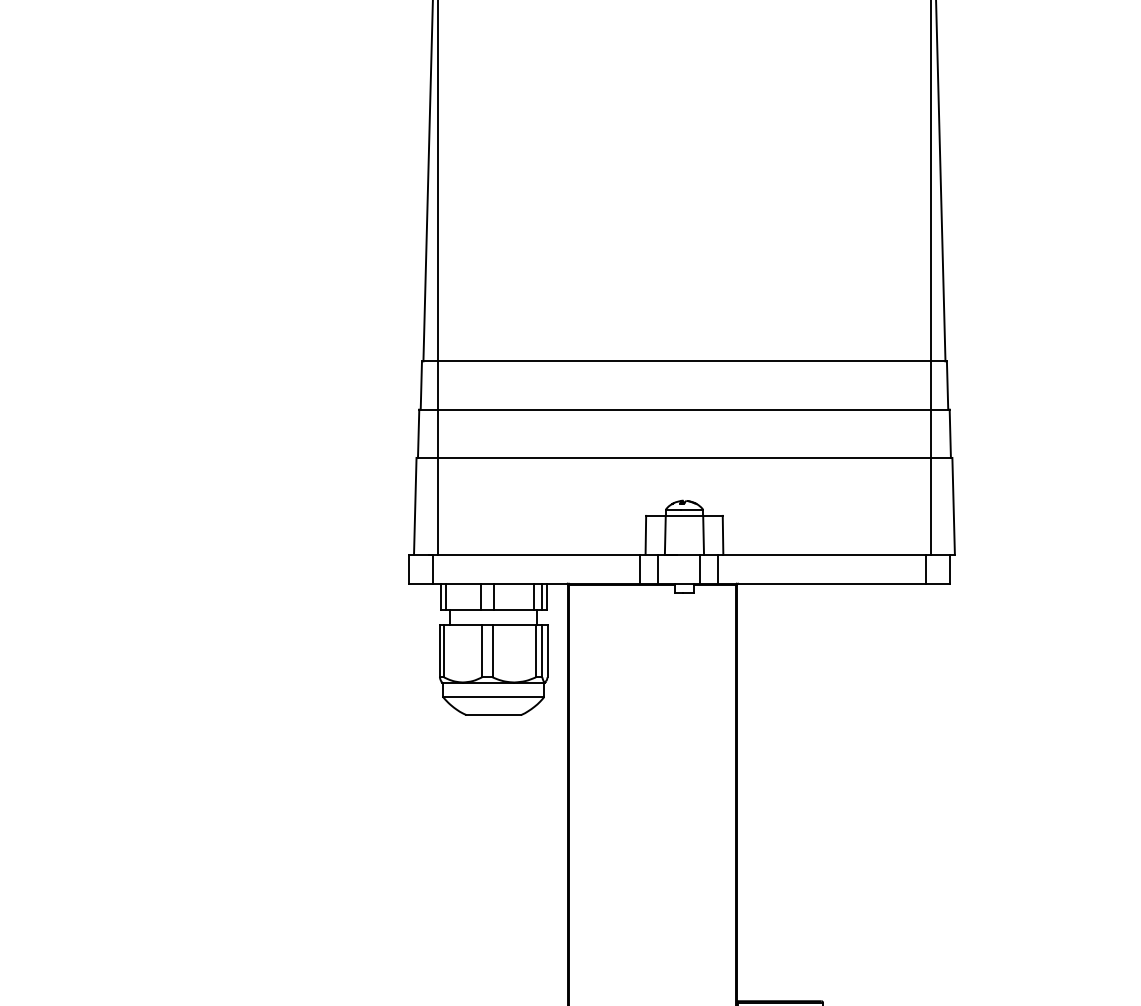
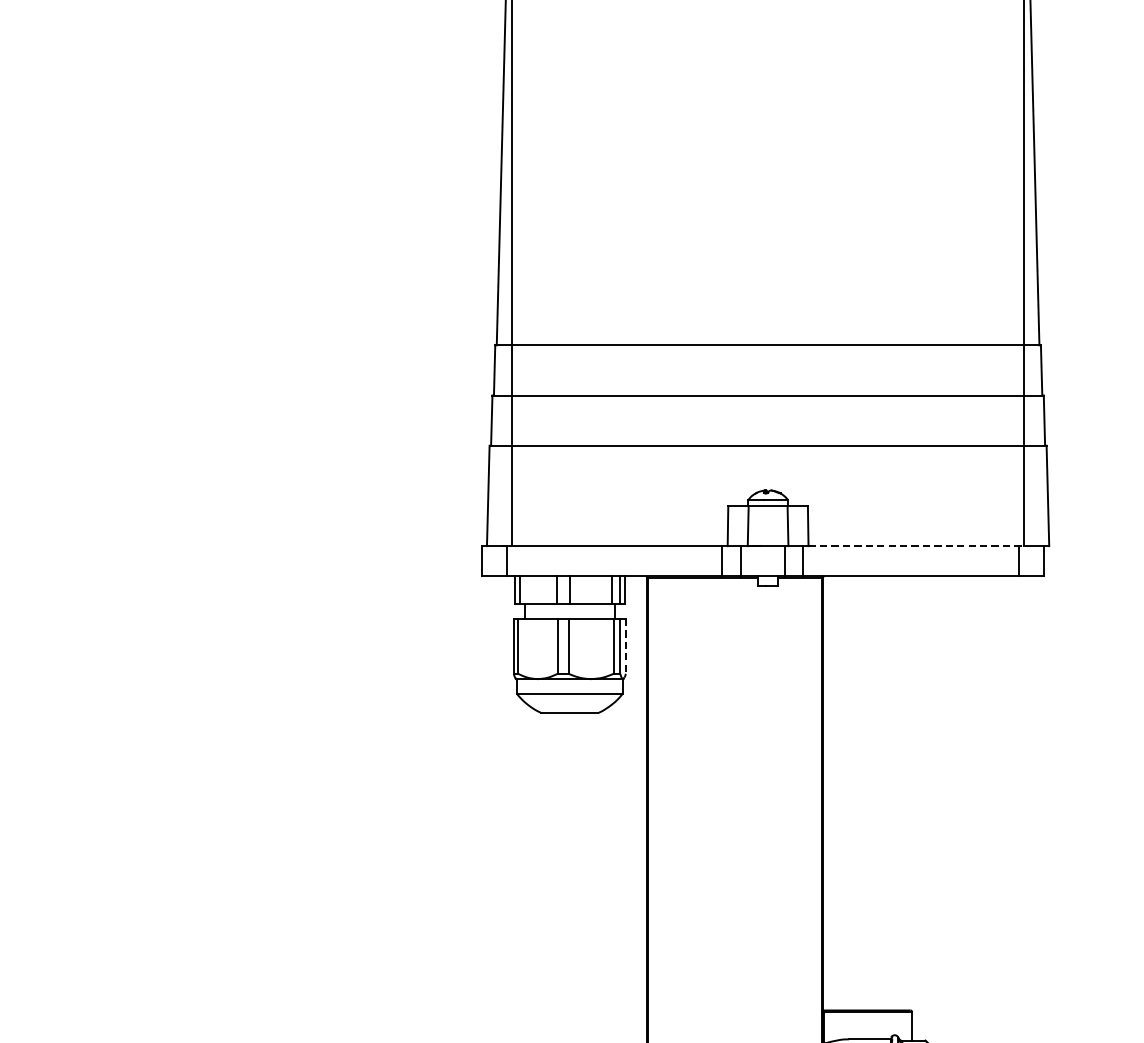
line: (827, 554) -> (916, 546), solid -> dashed
line: (547, 651) -> (625, 646), solid -> dashed

